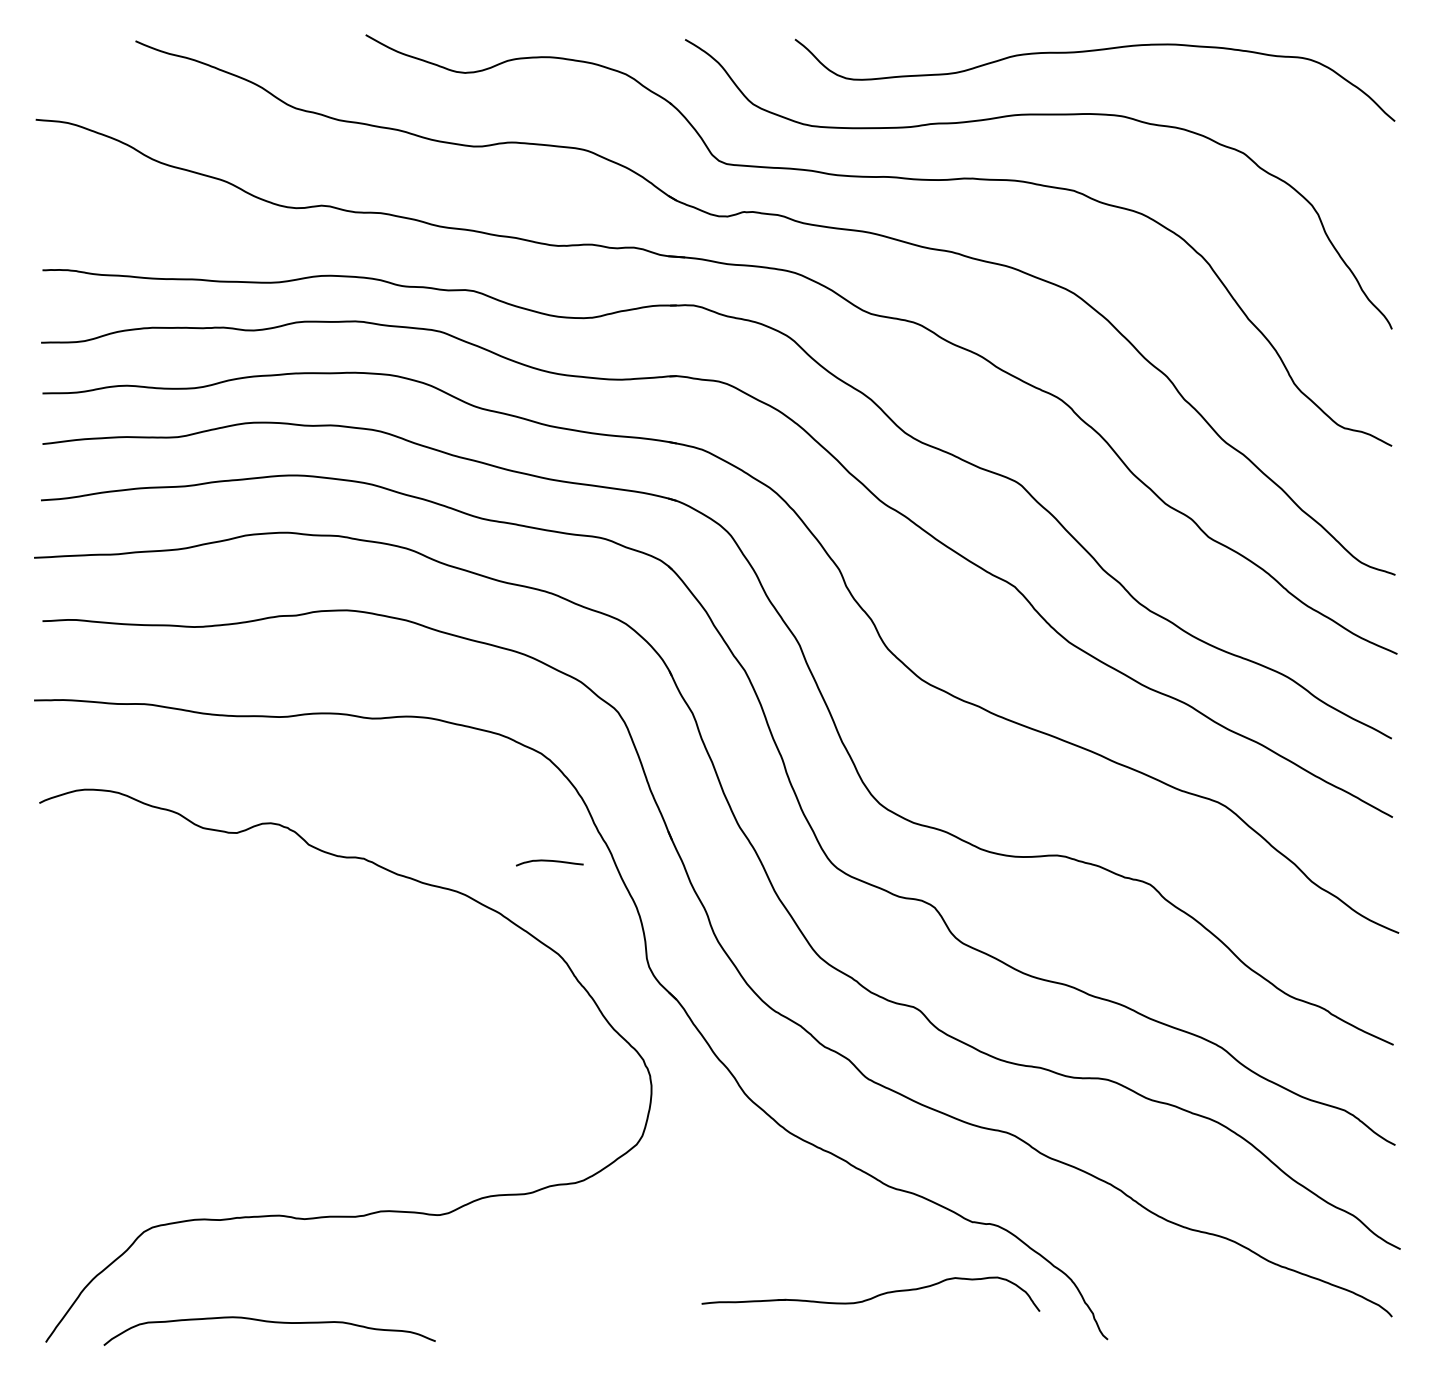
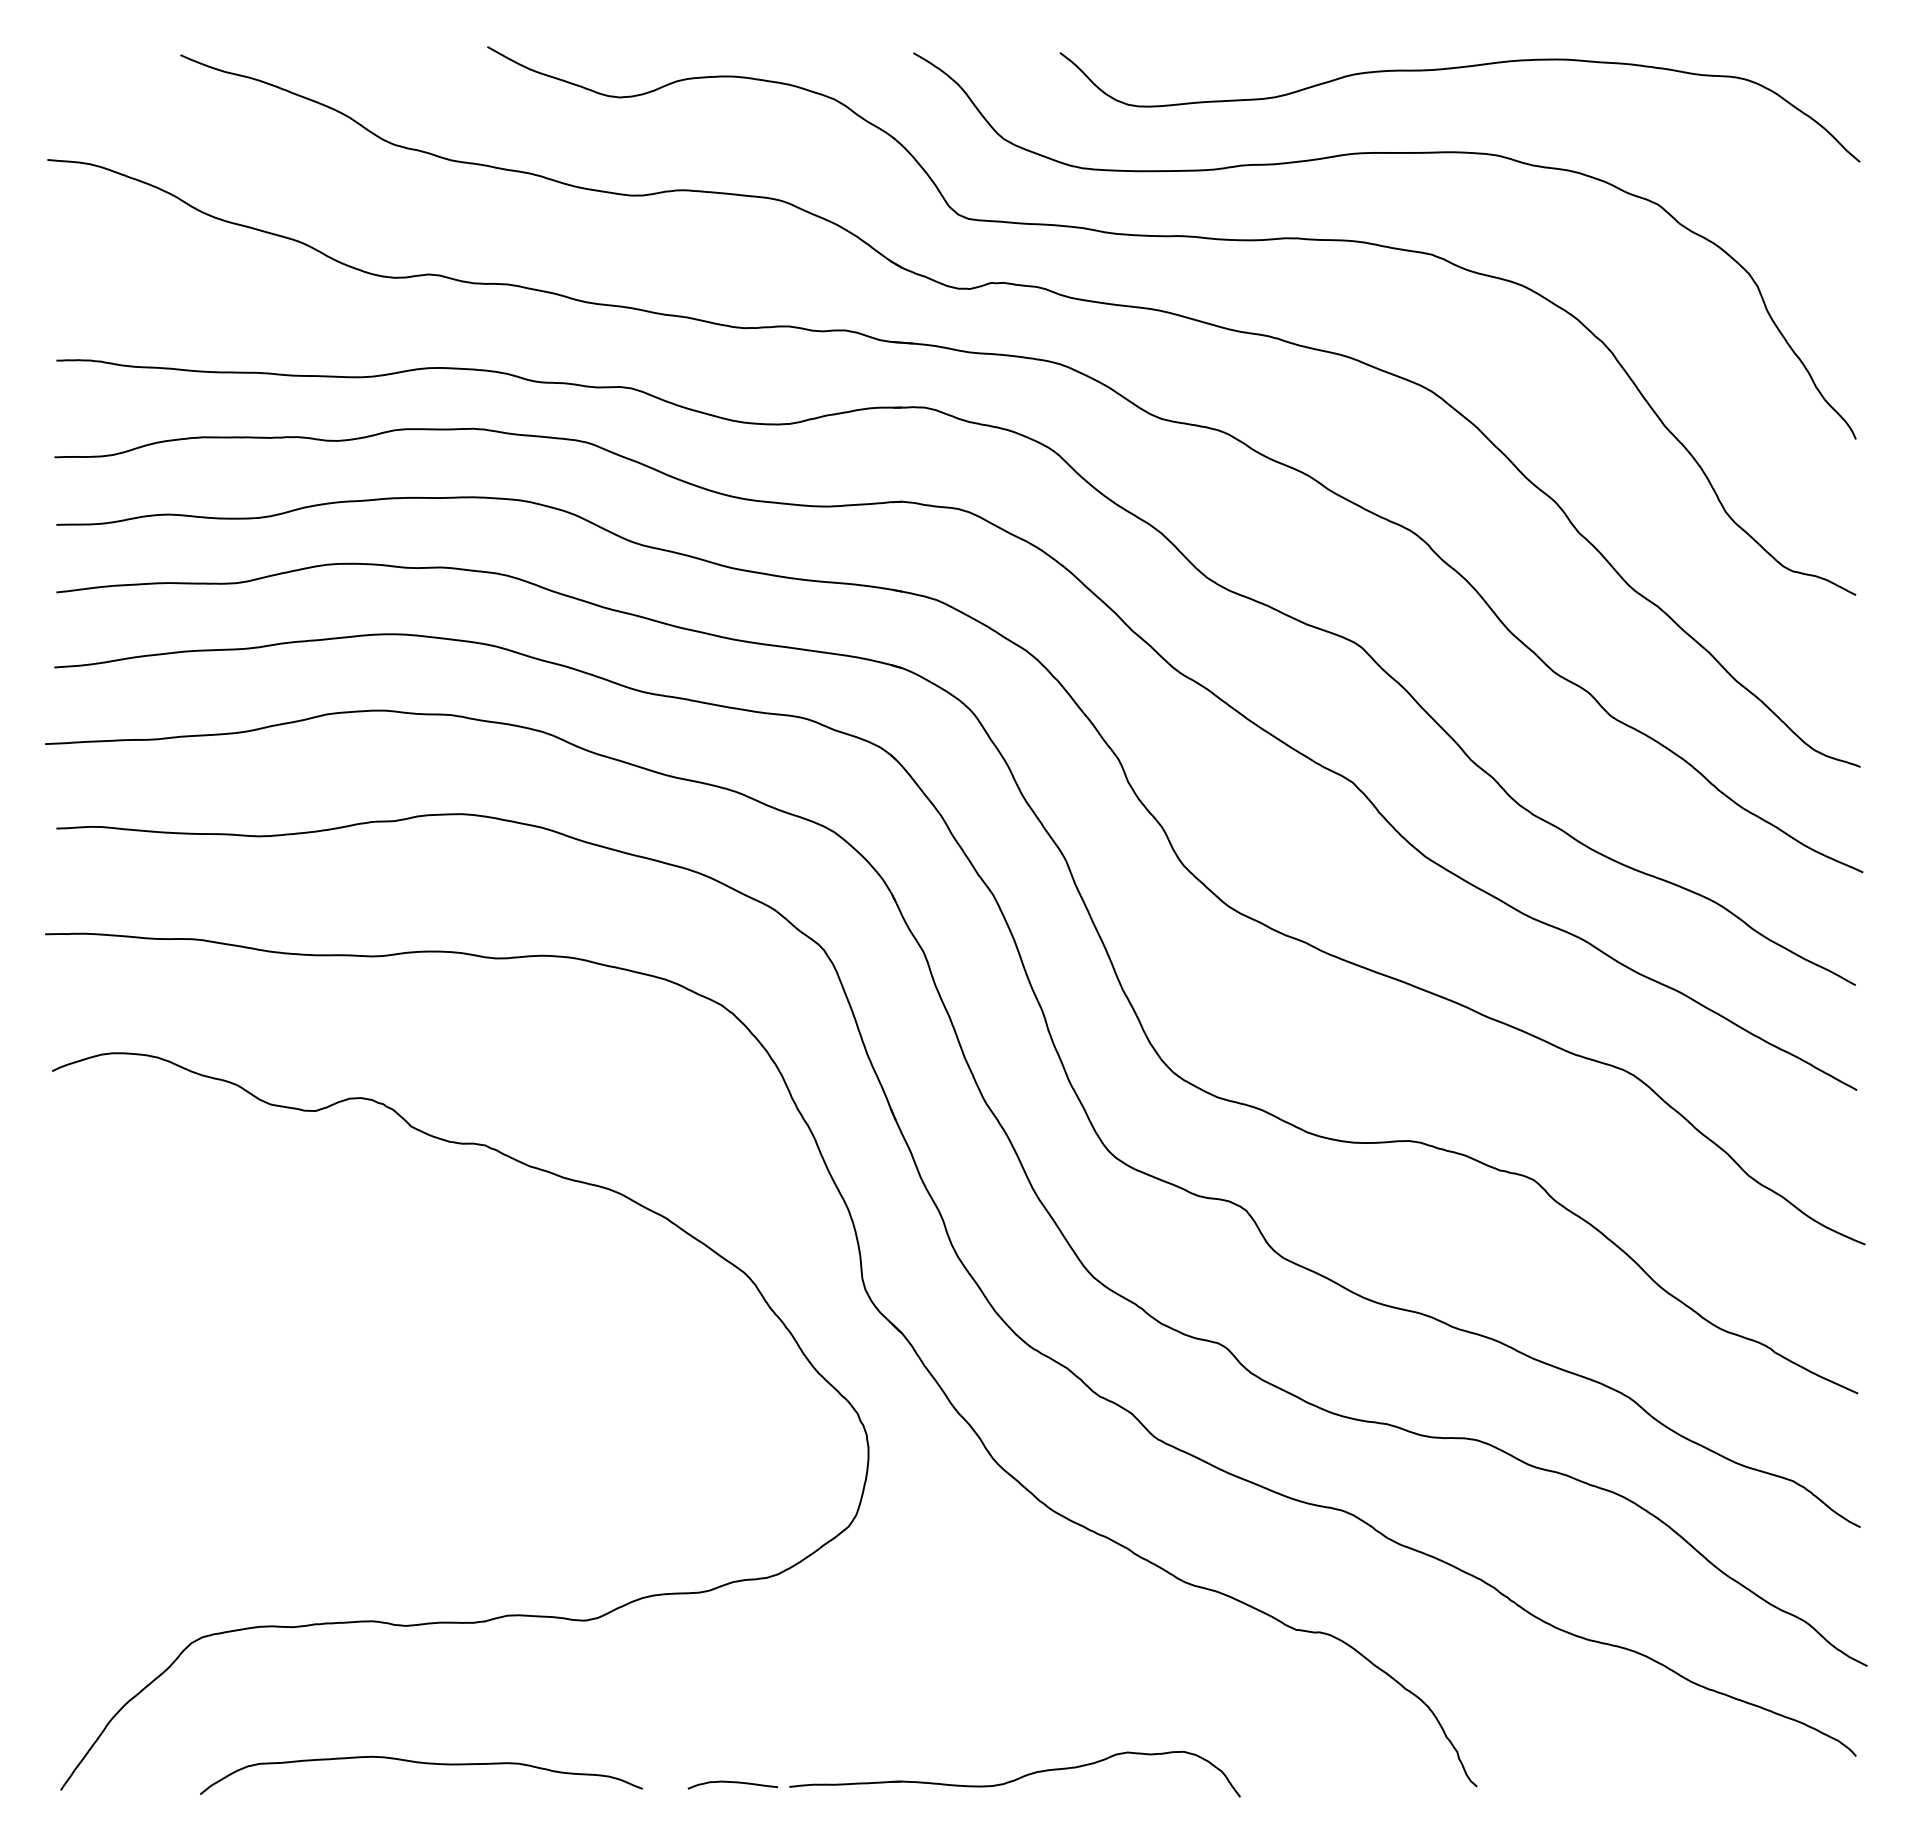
curve: (550, 861) -> (733, 1783), moved
part: (870, 1293) -> (1014, 1773), moved
curve: (269, 1322) -> (421, 1763), moved

